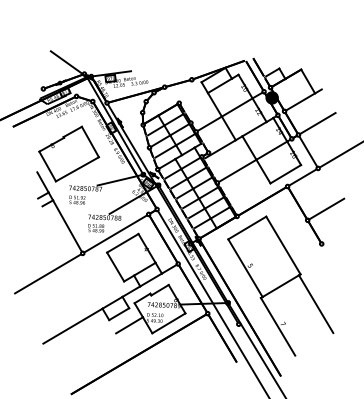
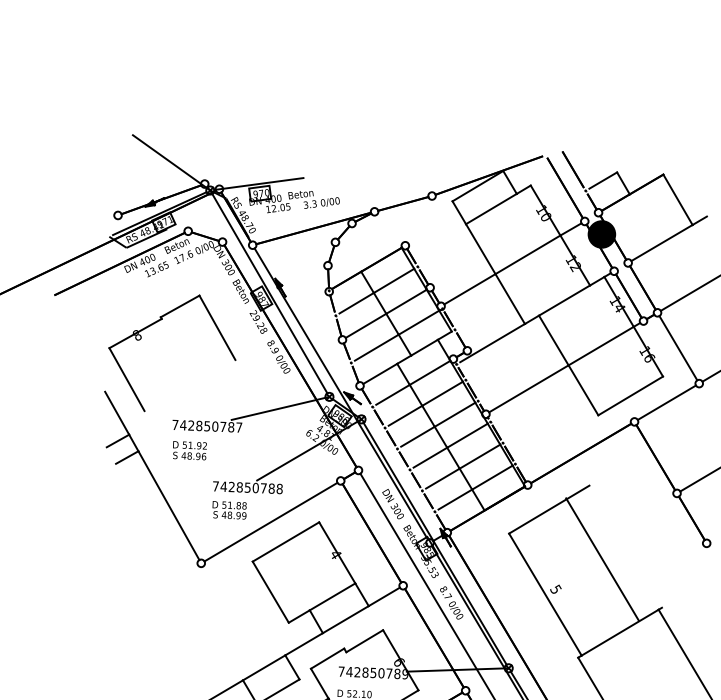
line: (76, 169) -> (188, 385), removed
line: (283, 245) -> (602, 559), moved
line: (48, 273) -> (128, 605), removed

